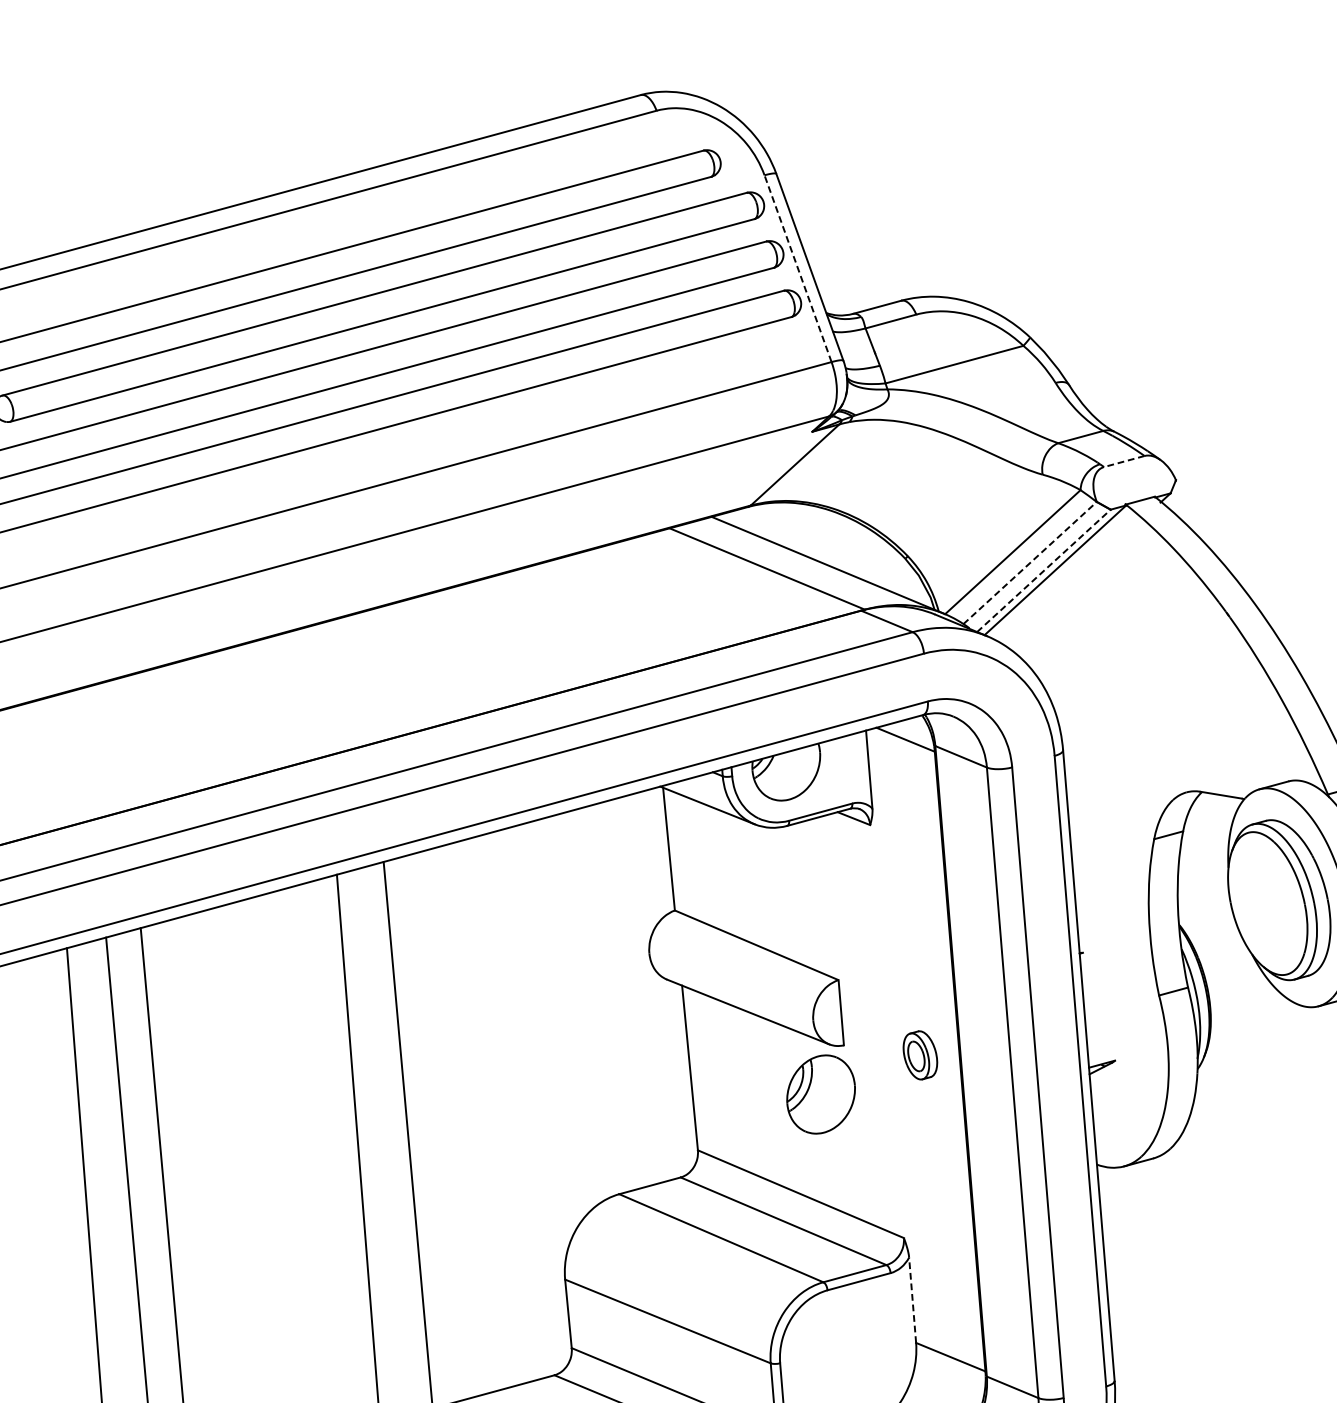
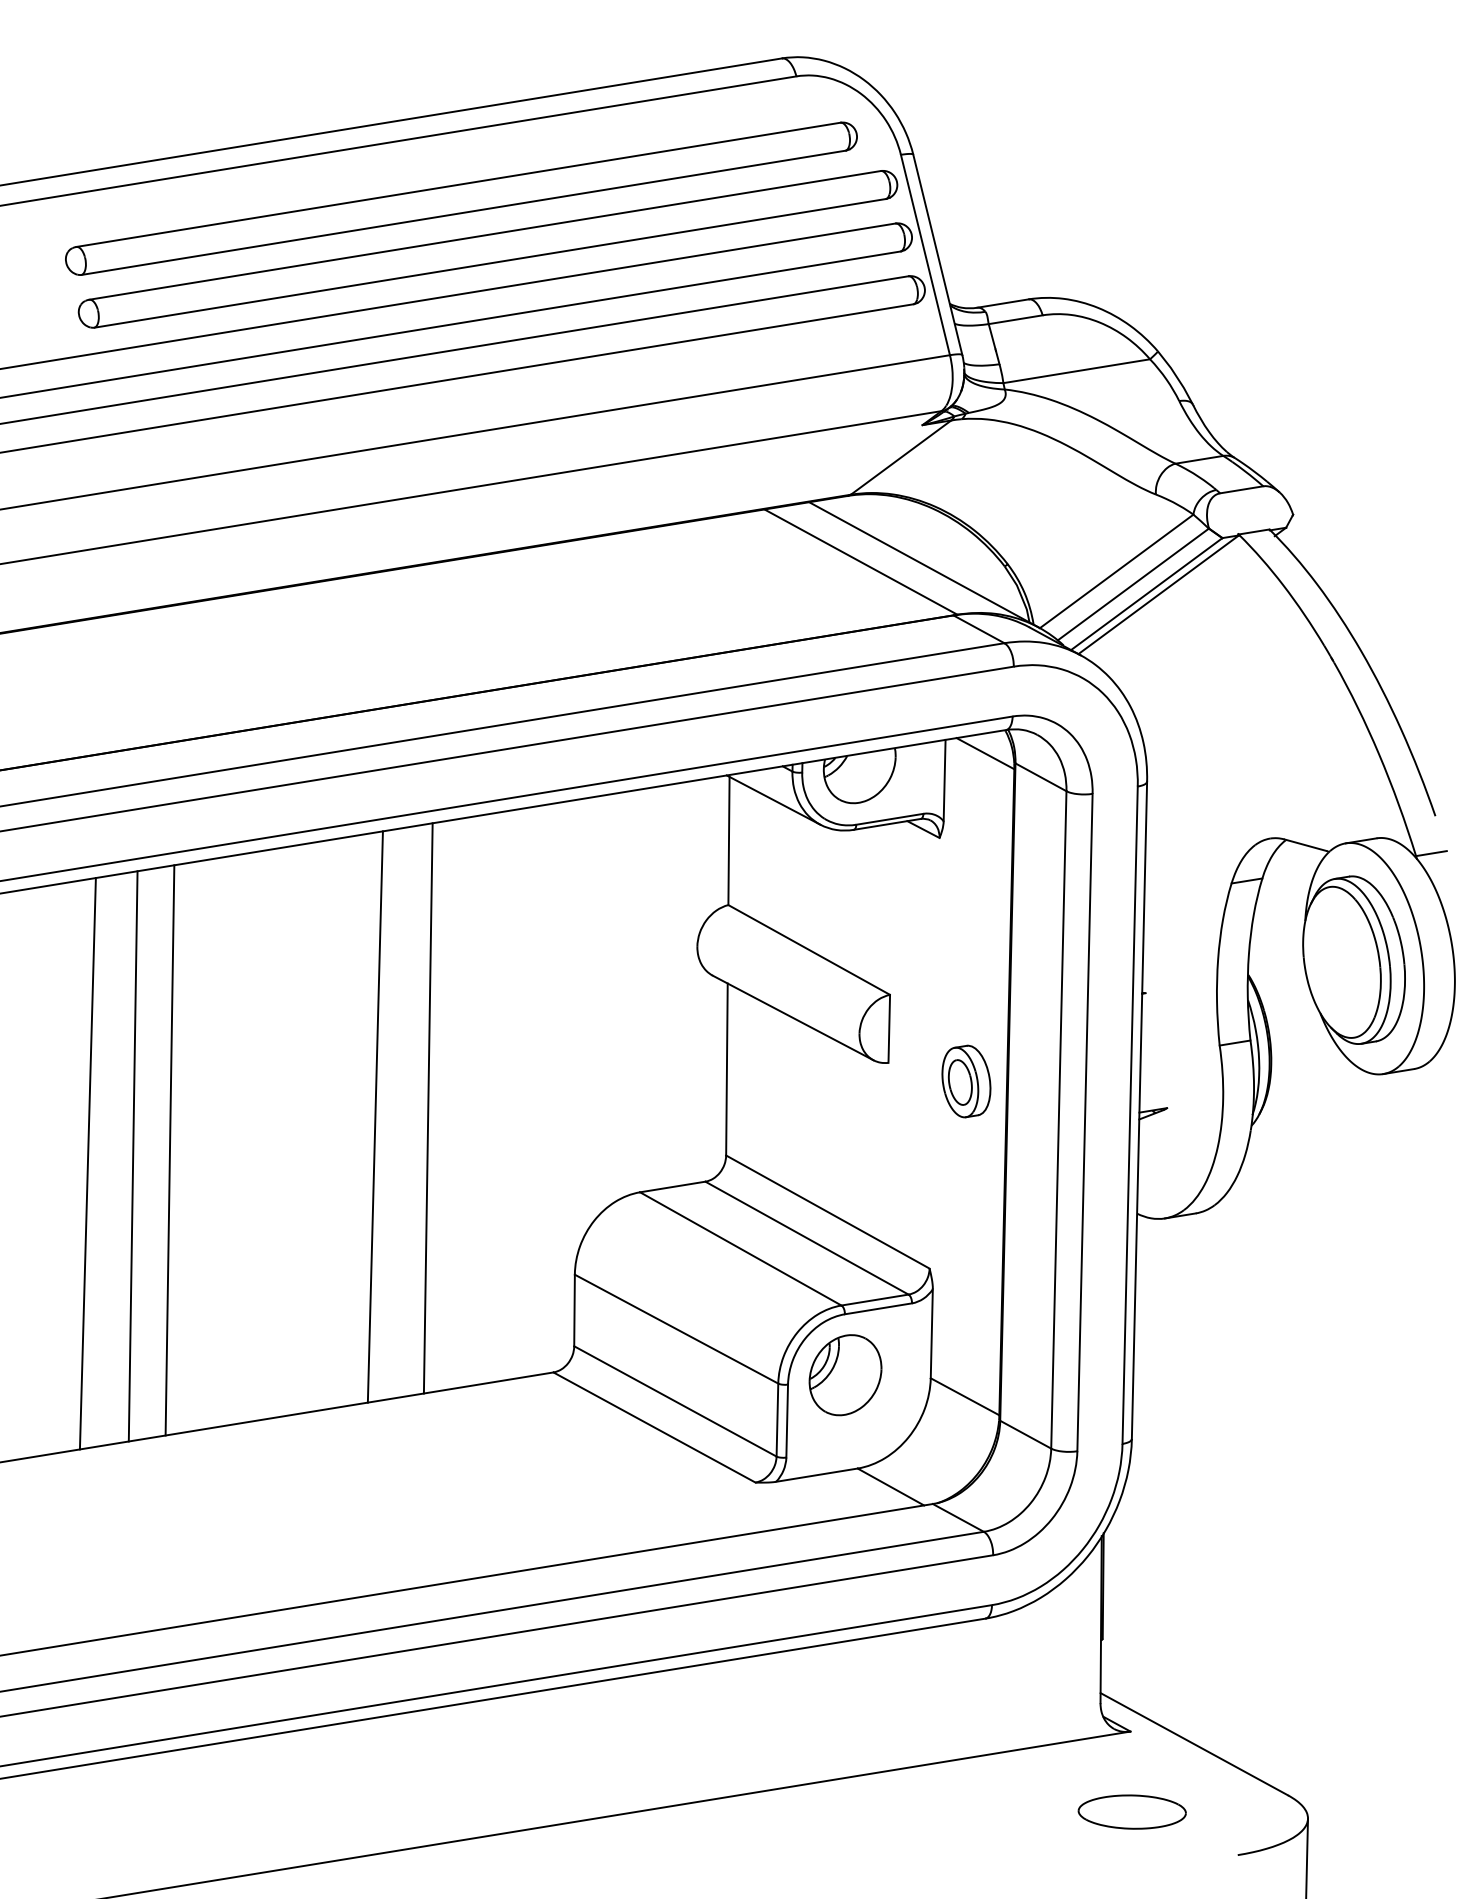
line: (798, 268) -> (925, 254), dashed -> solid
line: (1124, 461) -> (1241, 489), dashed -> solid
line: (1030, 563) -> (1133, 584), dashed -> solid
line: (1044, 570) -> (1147, 593), dashed -> solid
part: (920, 1055) -> (966, 1081), size x1.43
part: (821, 1094) -> (845, 1375), moved
line: (912, 1299) -> (931, 1333), dashed -> solid

